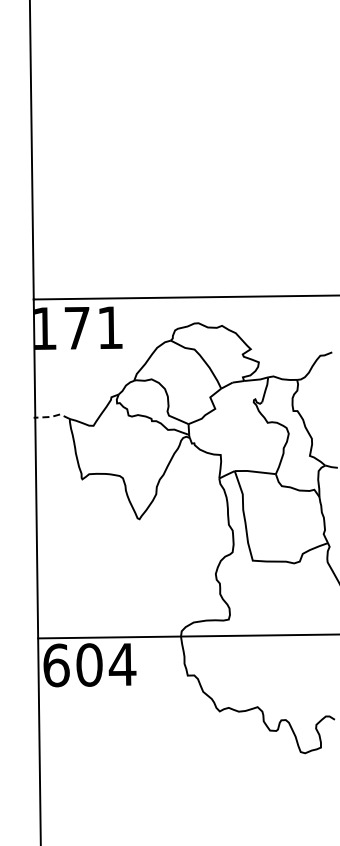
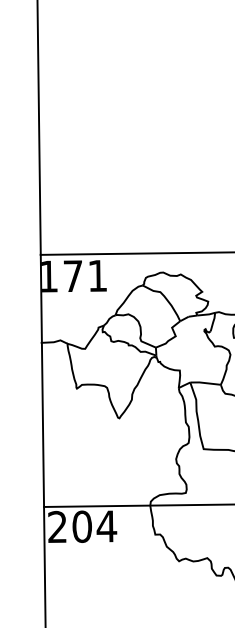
line: (52, 416) -> (54, 341), dashed -> solid
text: (56, 665) -> (57, 527), 604 -> 204

